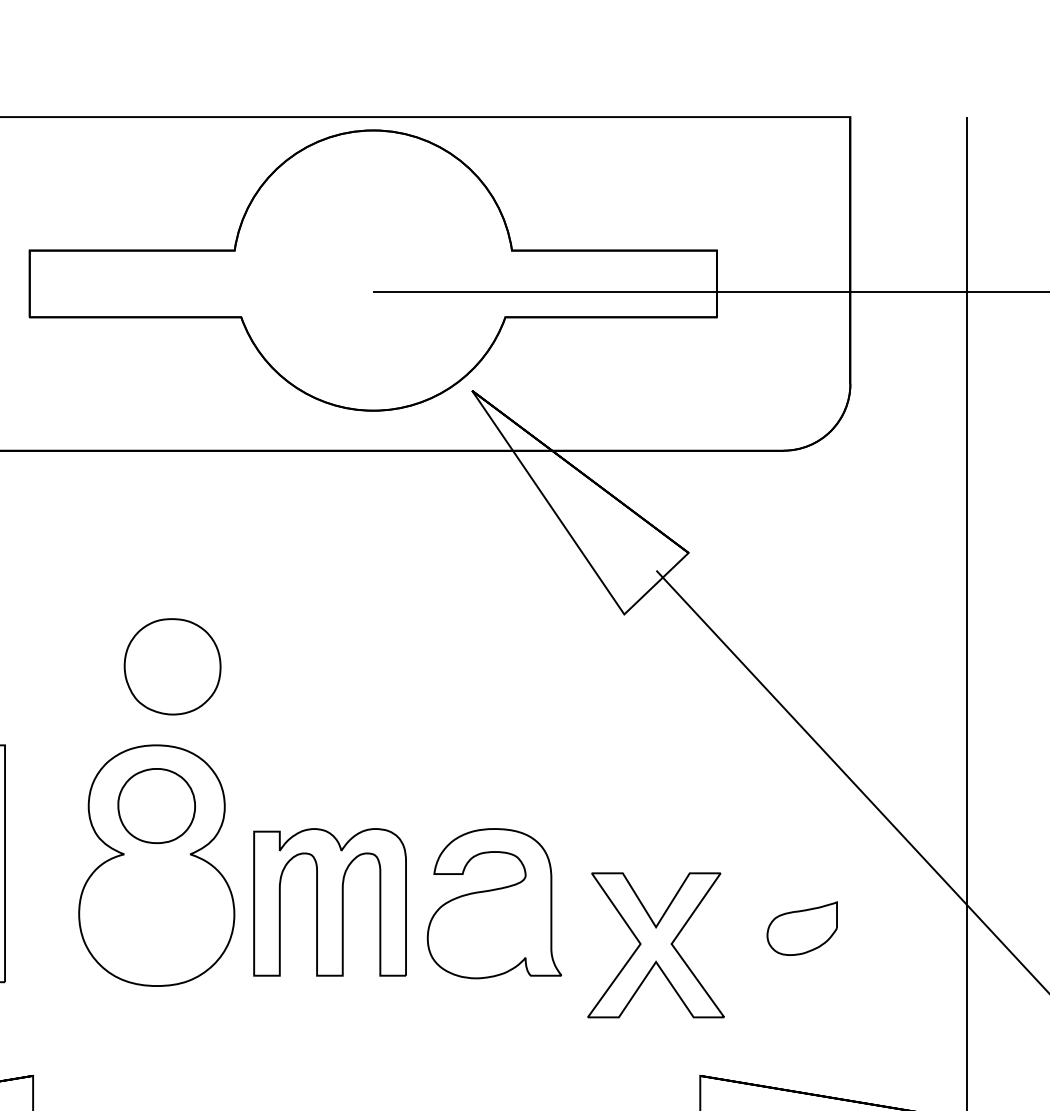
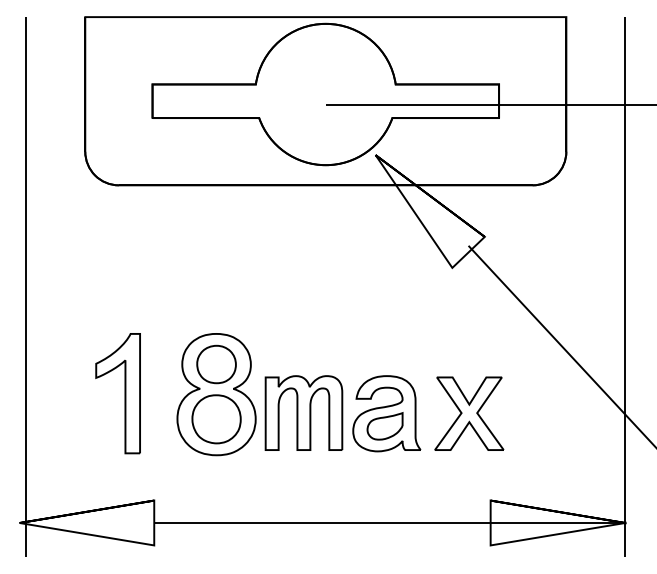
part: (172, 667) -> (216, 419), moved
part: (801, 928) -> (384, 426), moved
part: (656, 944) -> (469, 413), moved

